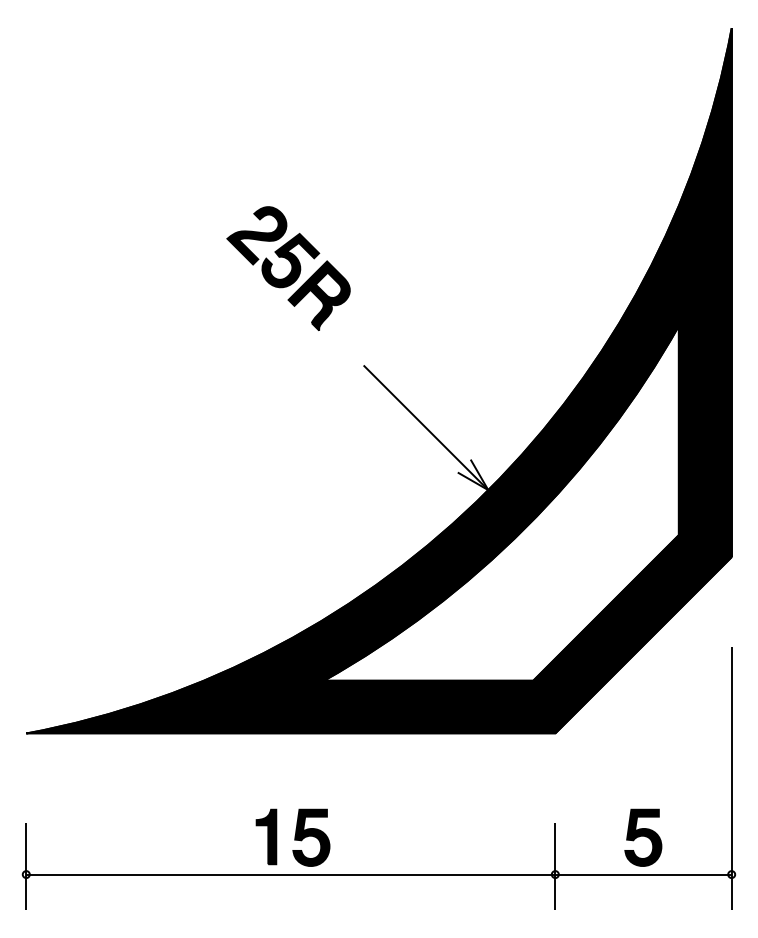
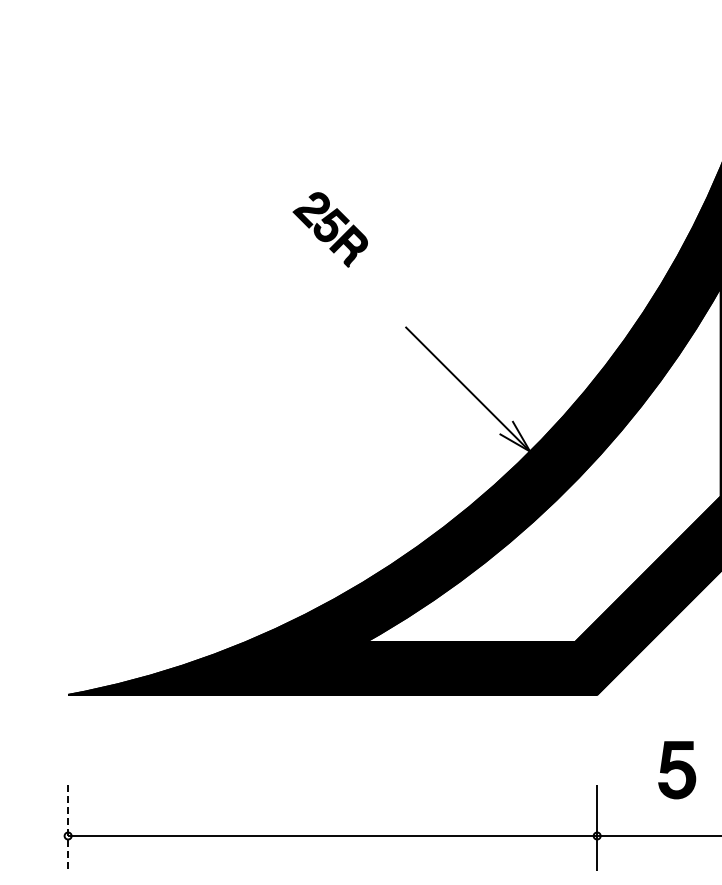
part: (288, 268) -> (330, 229), size x0.6
part: (292, 837) -> (334, 798), removed
part: (643, 837) -> (677, 769), moved
line: (26, 866) -> (68, 827), solid -> dashed

